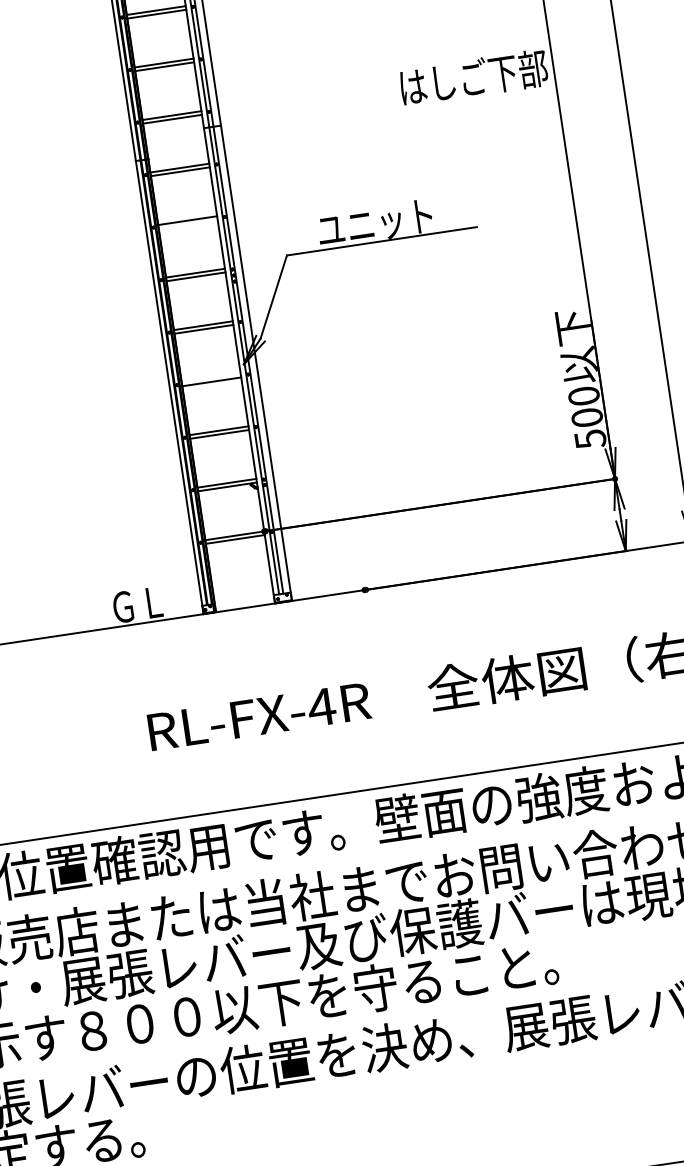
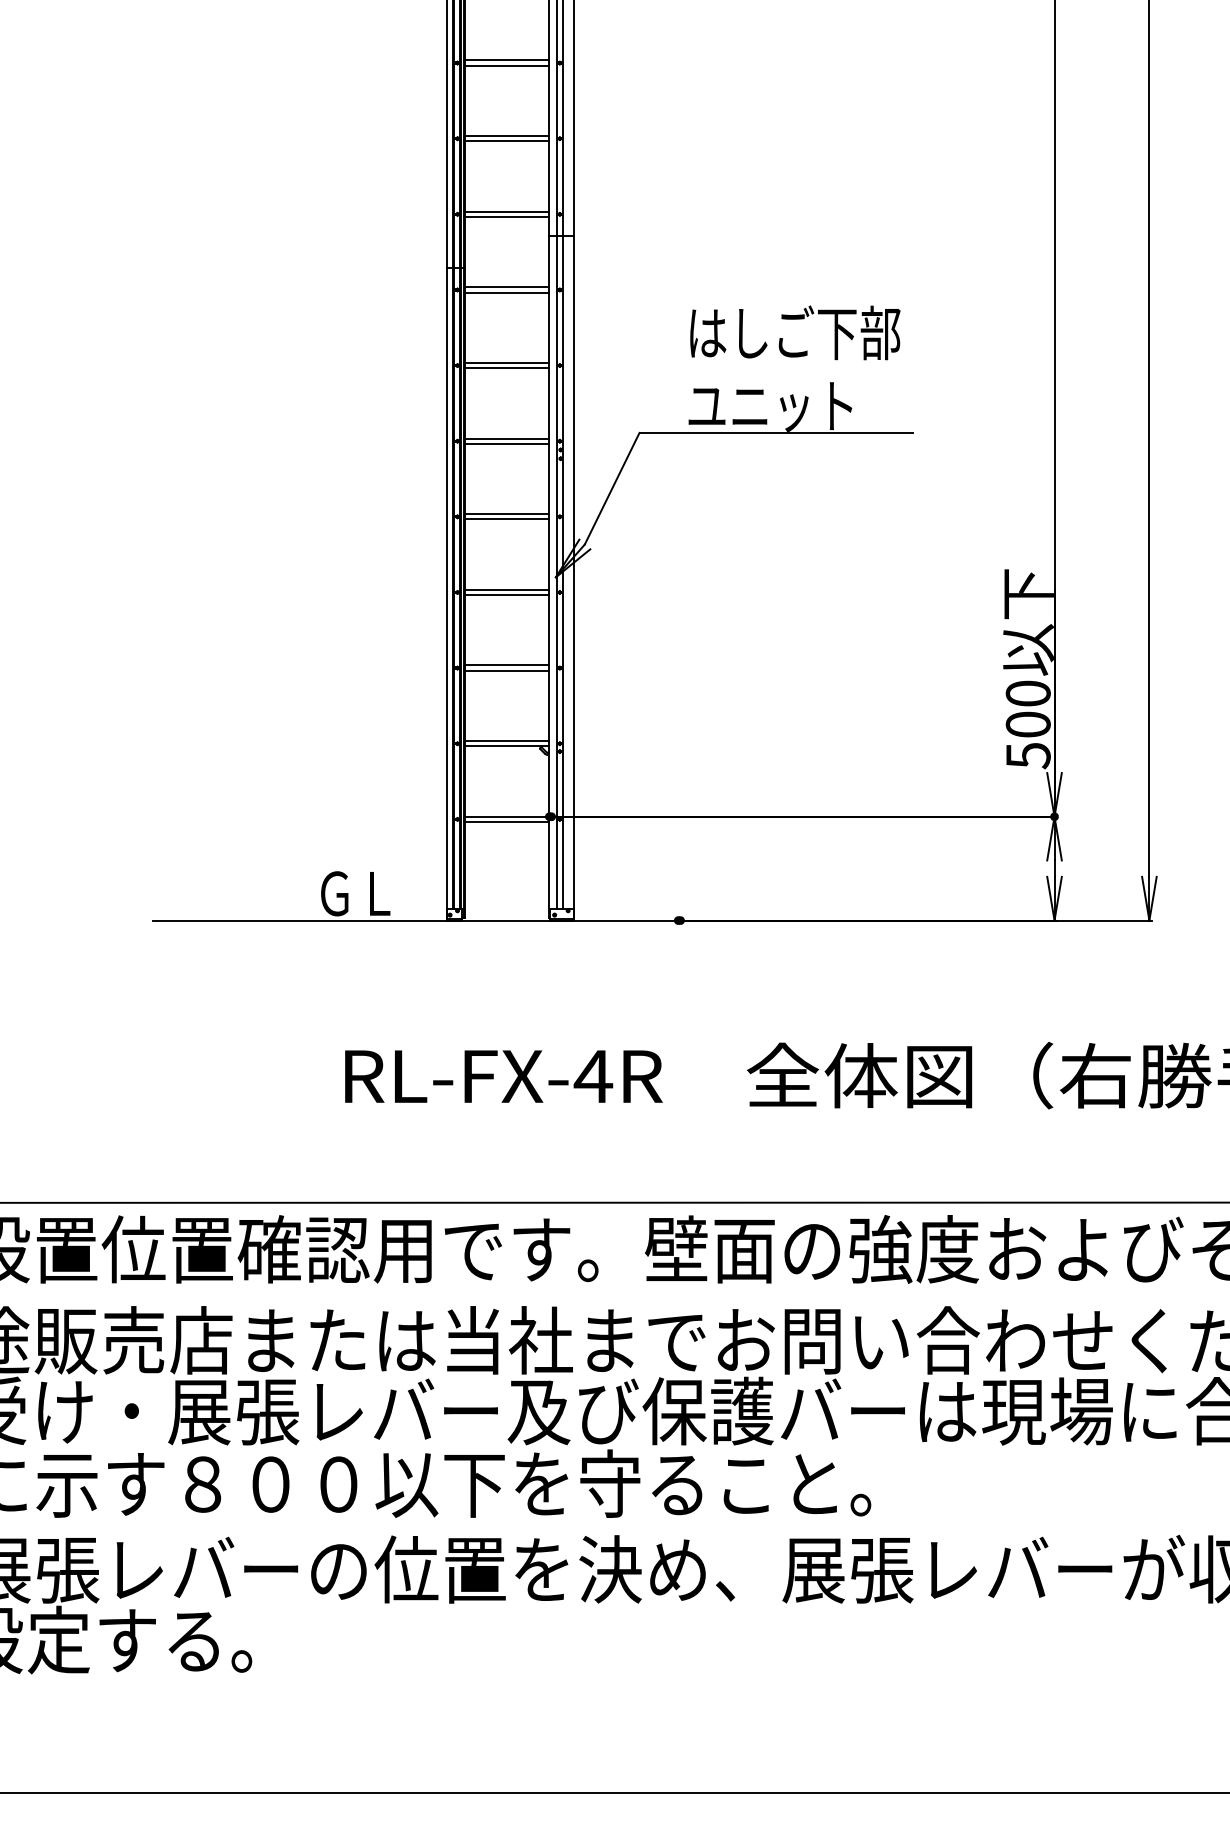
text: (474, 77) -> (795, 332), moved
line: (187, 224) -> (506, 368), added
line: (210, 378) -> (506, 589), added

